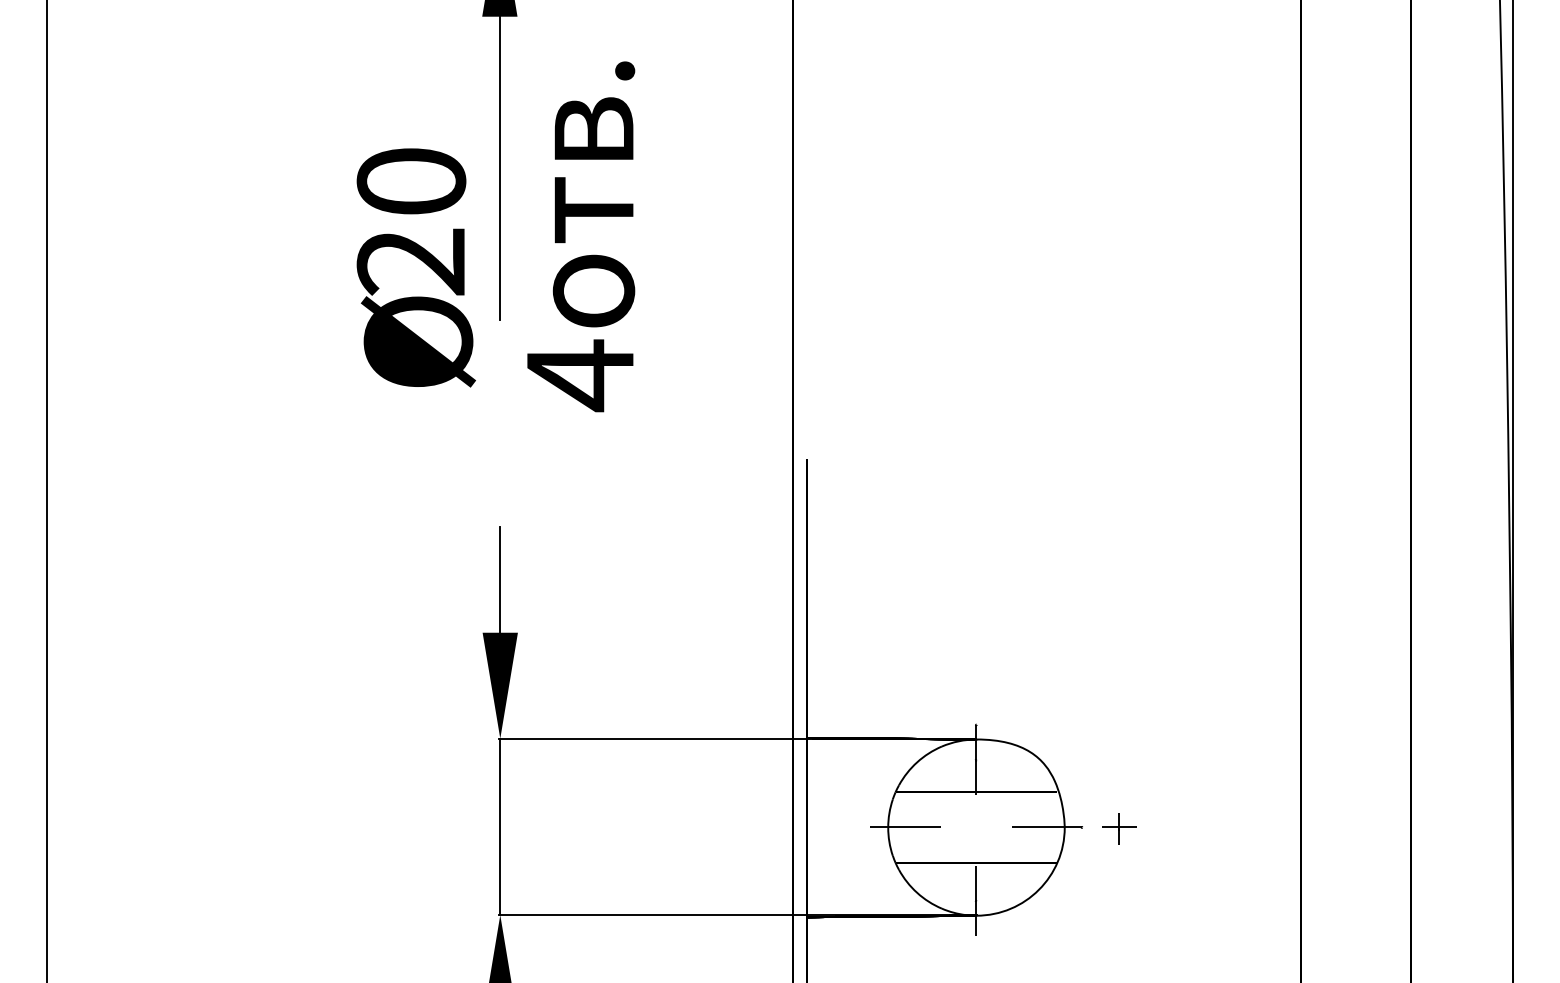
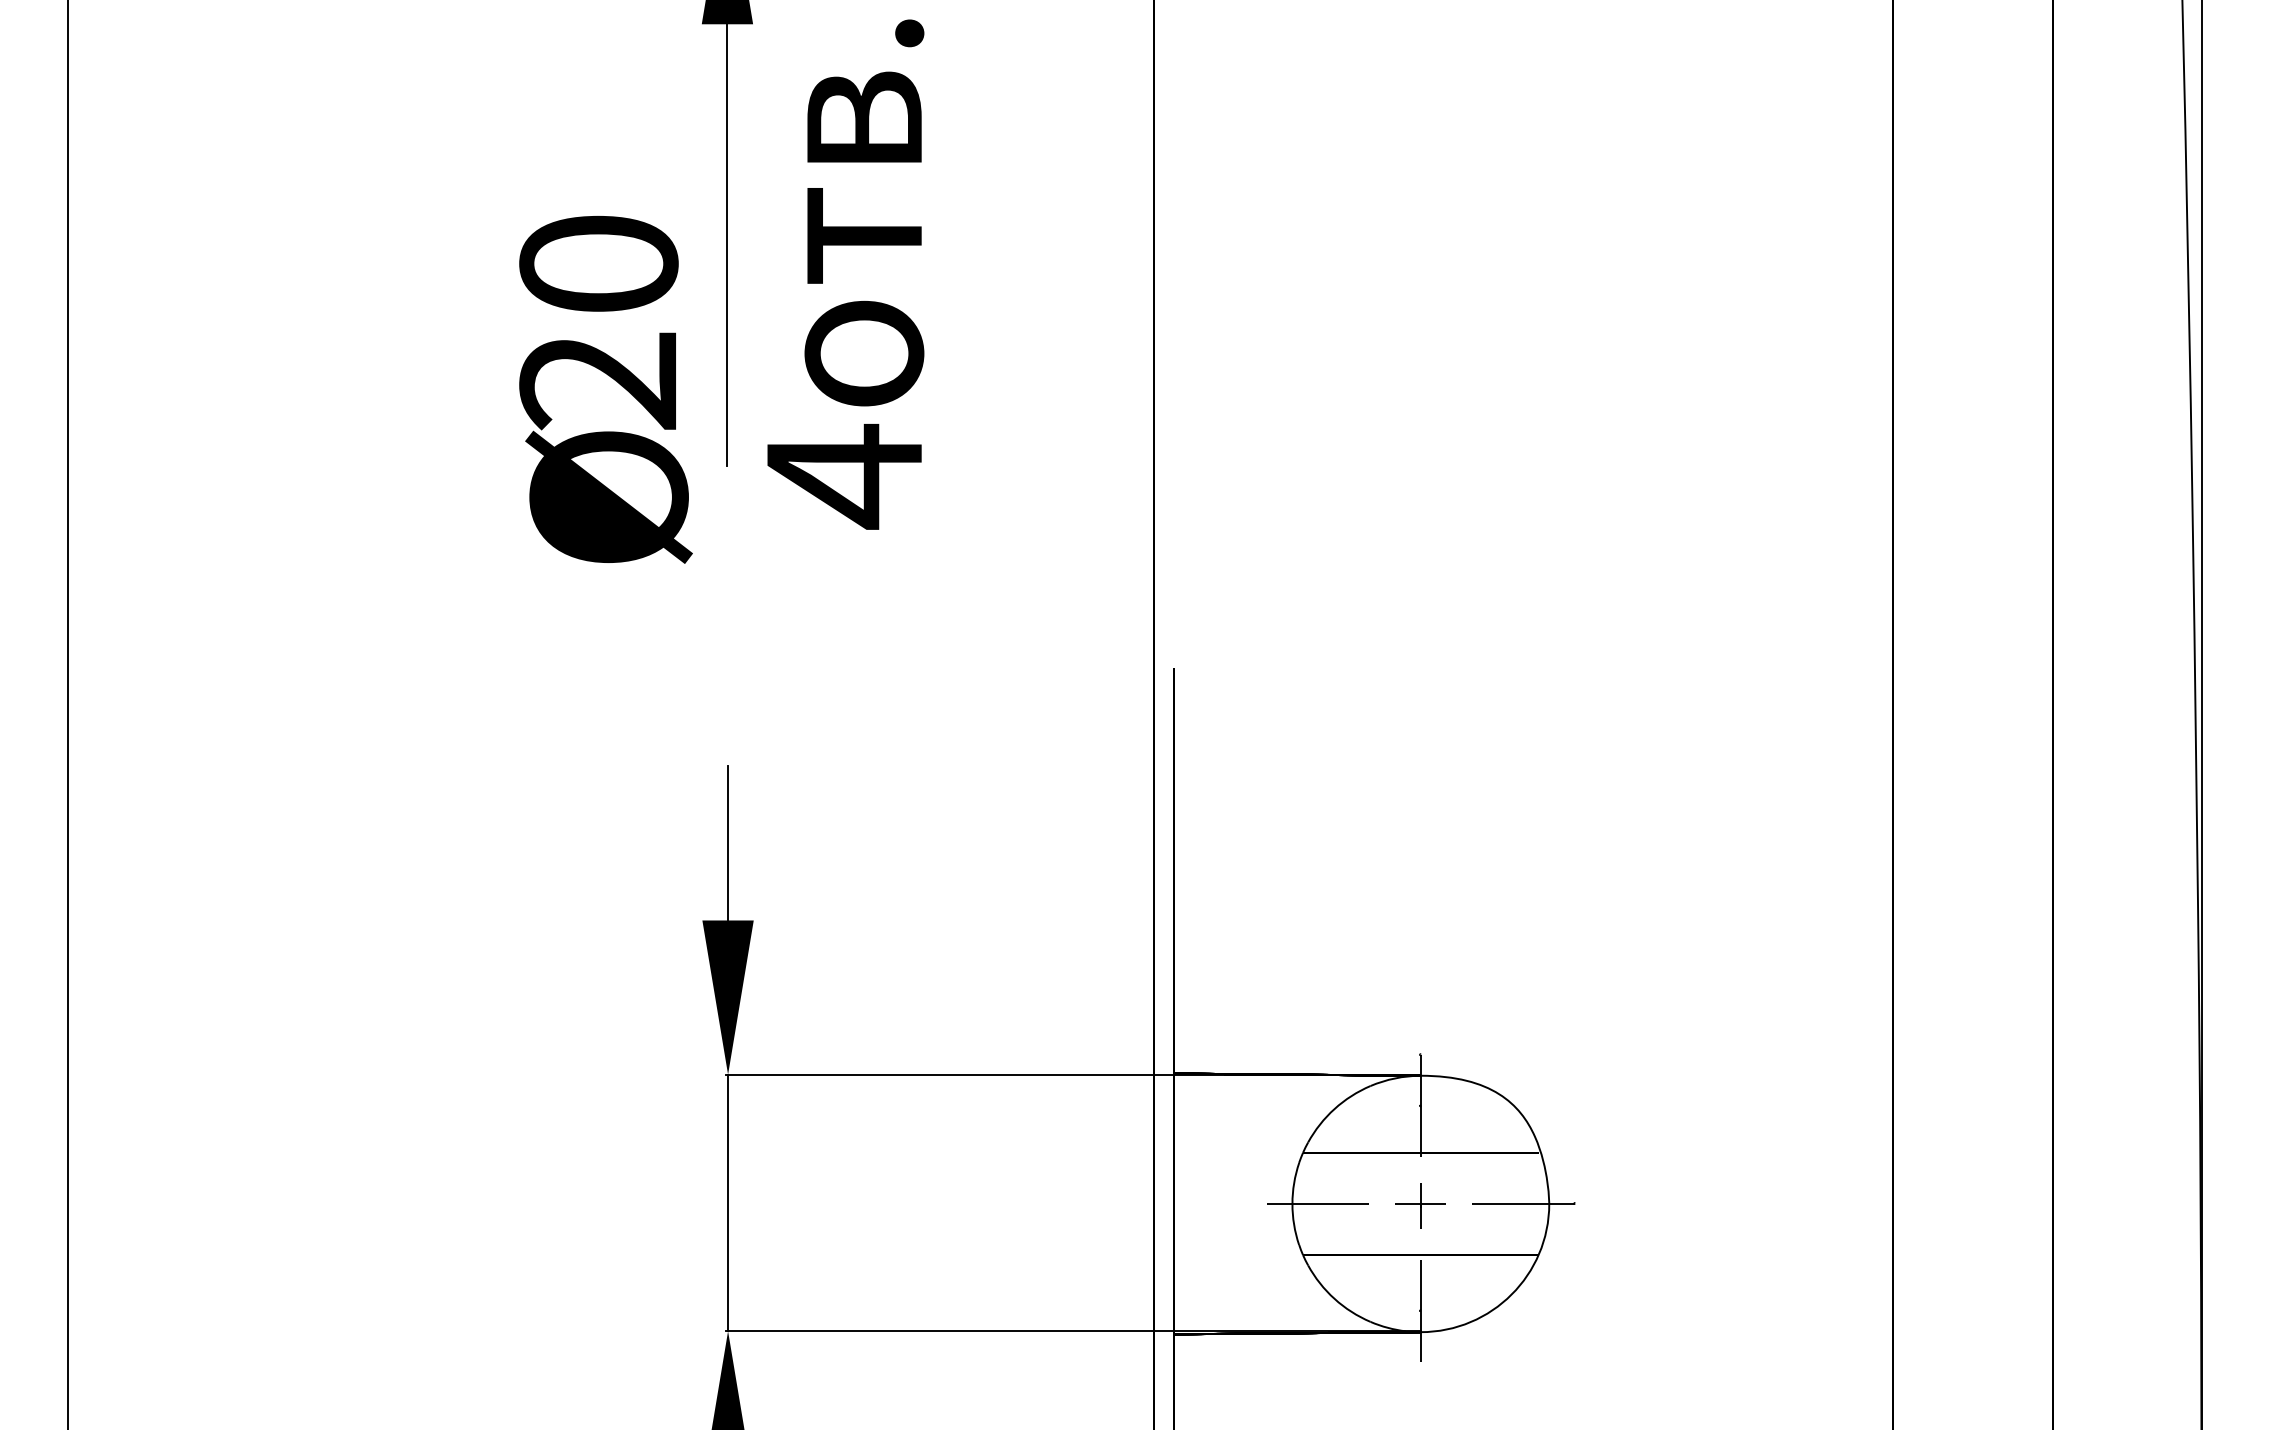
text: (581, 236) -> (846, 274), moved
part: (1119, 828) -> (1420, 1205), moved

